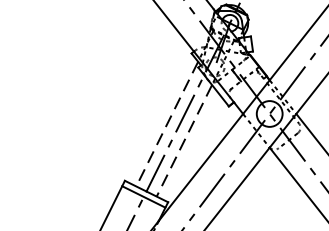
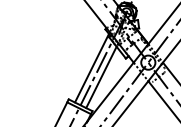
line: (166, 124) -> (91, 68), dashed -> solid
line: (184, 140) -> (101, 77), dashed -> solid

